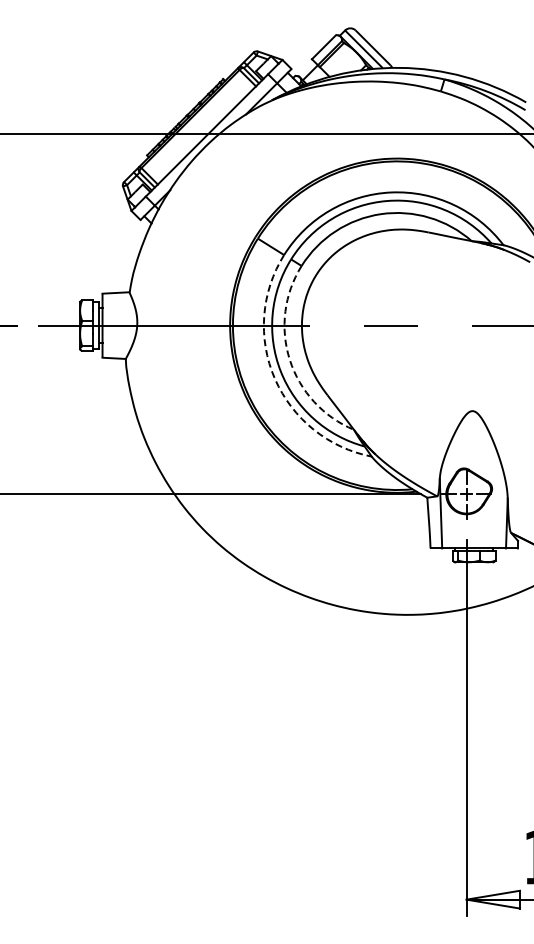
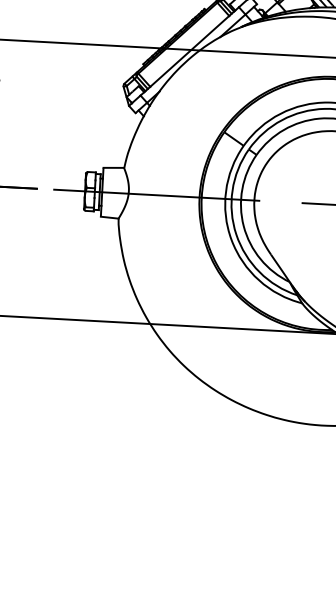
arc: (289, 360) -> (243, 226), dashed -> solid
arc: (274, 378) -> (231, 239), dashed -> solid

